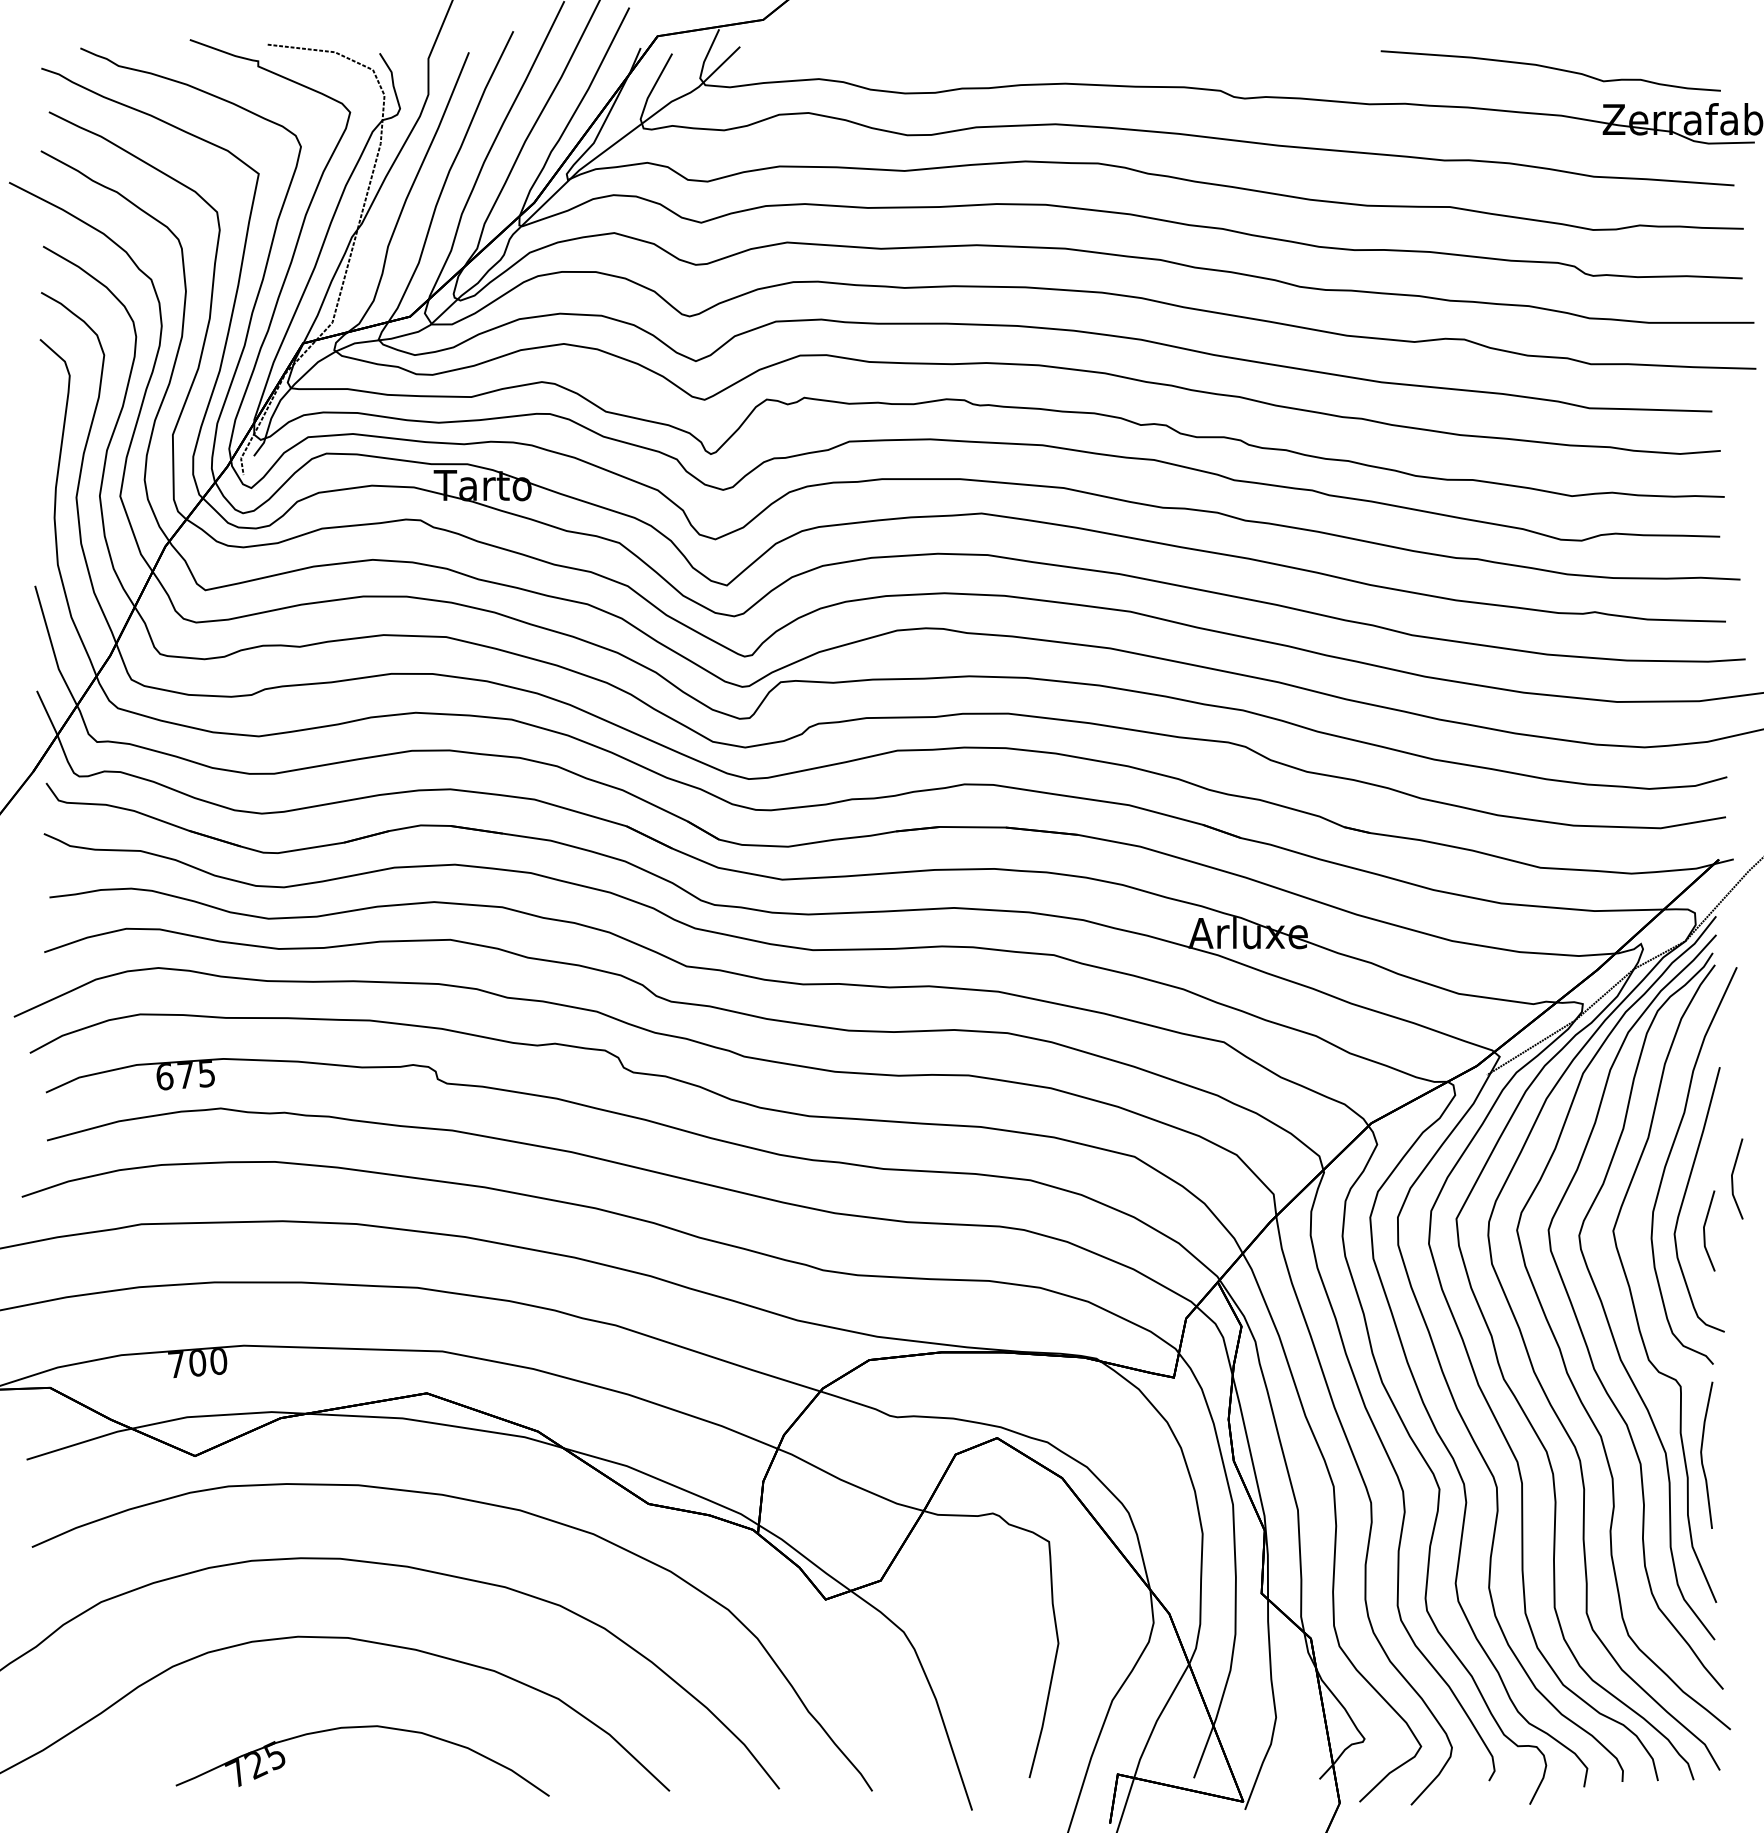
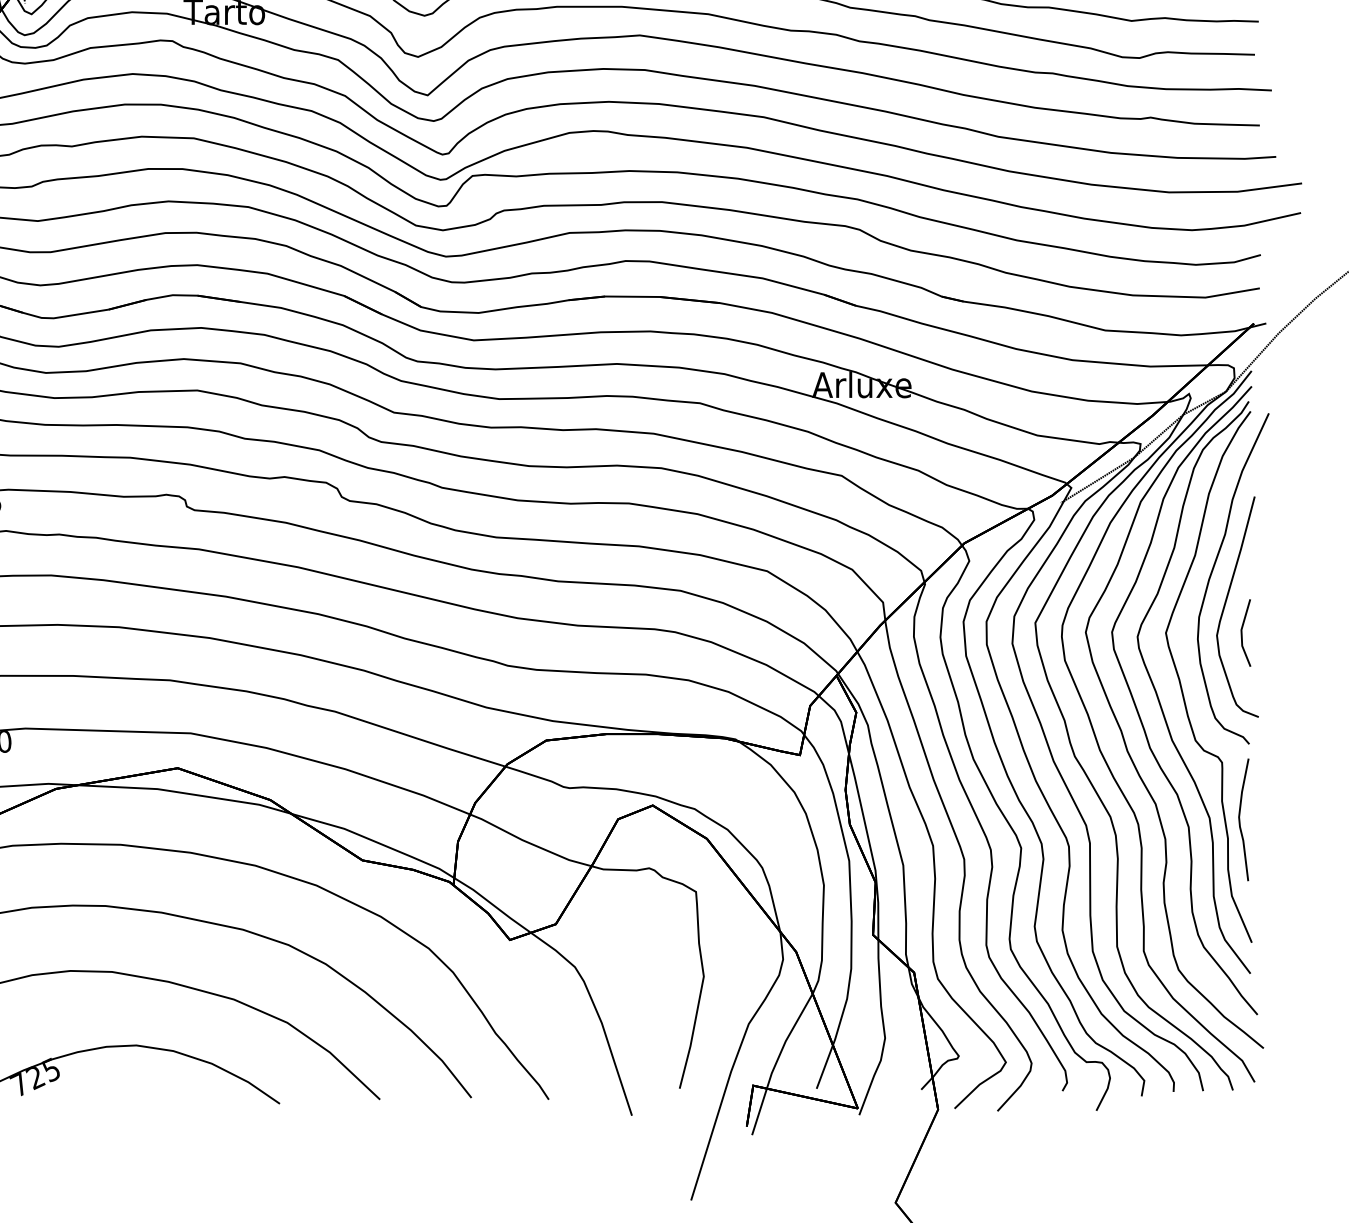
part: (1737, 1178) -> (1269, 589), removed

